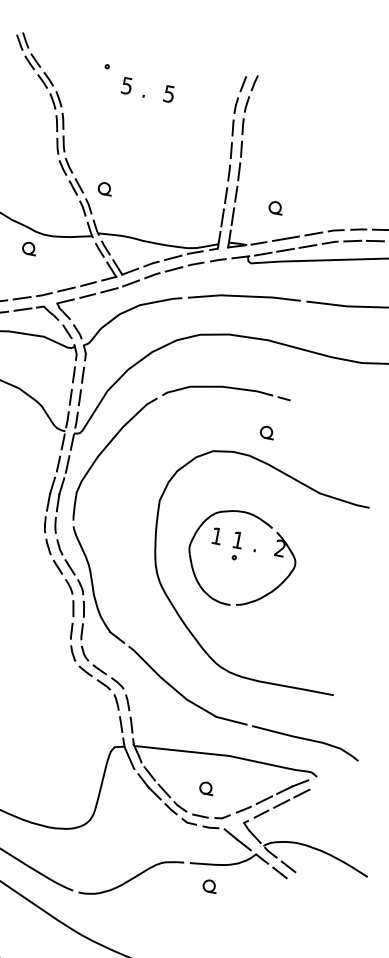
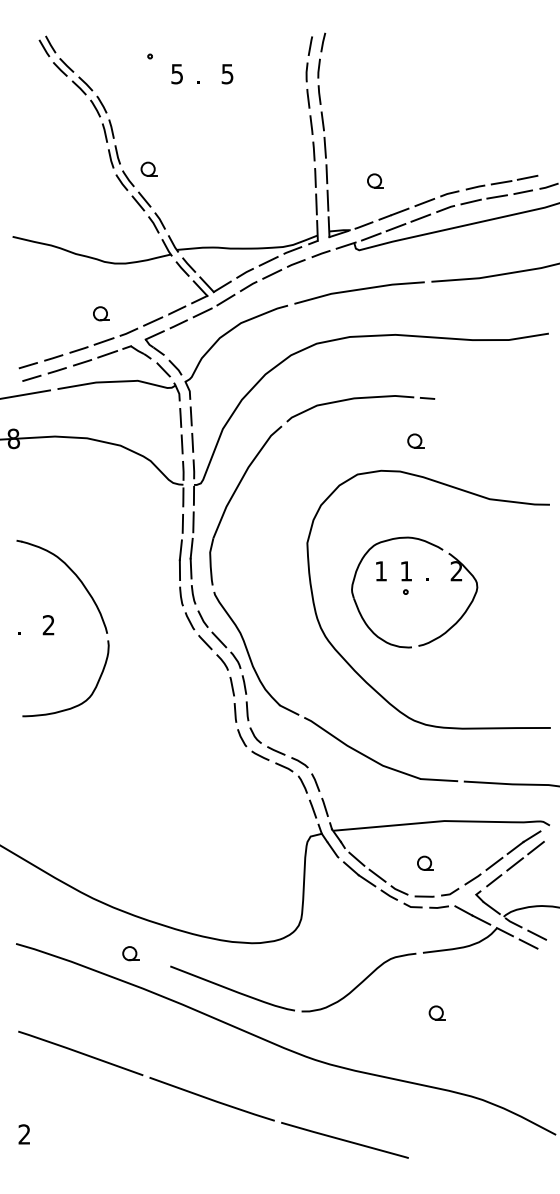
part: (104, 188) -> (148, 168), moved
part: (29, 248) -> (101, 313), moved
part: (209, 885) -> (436, 1012), moved

